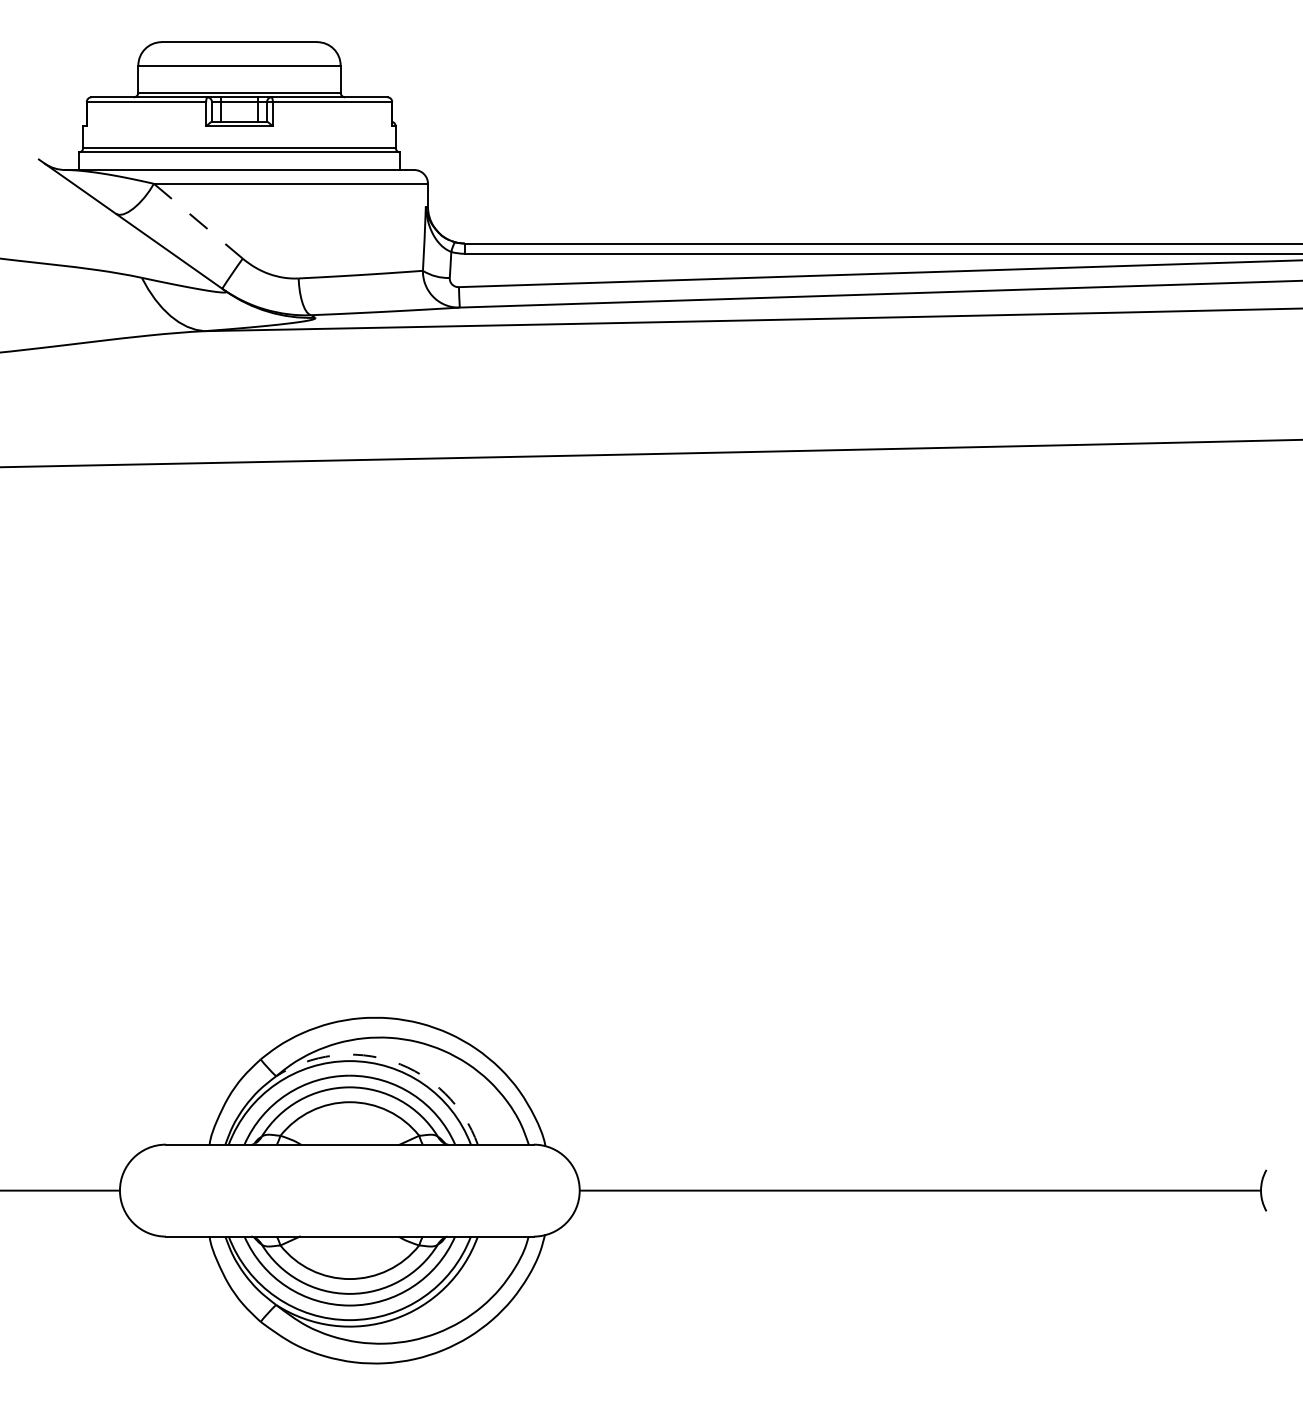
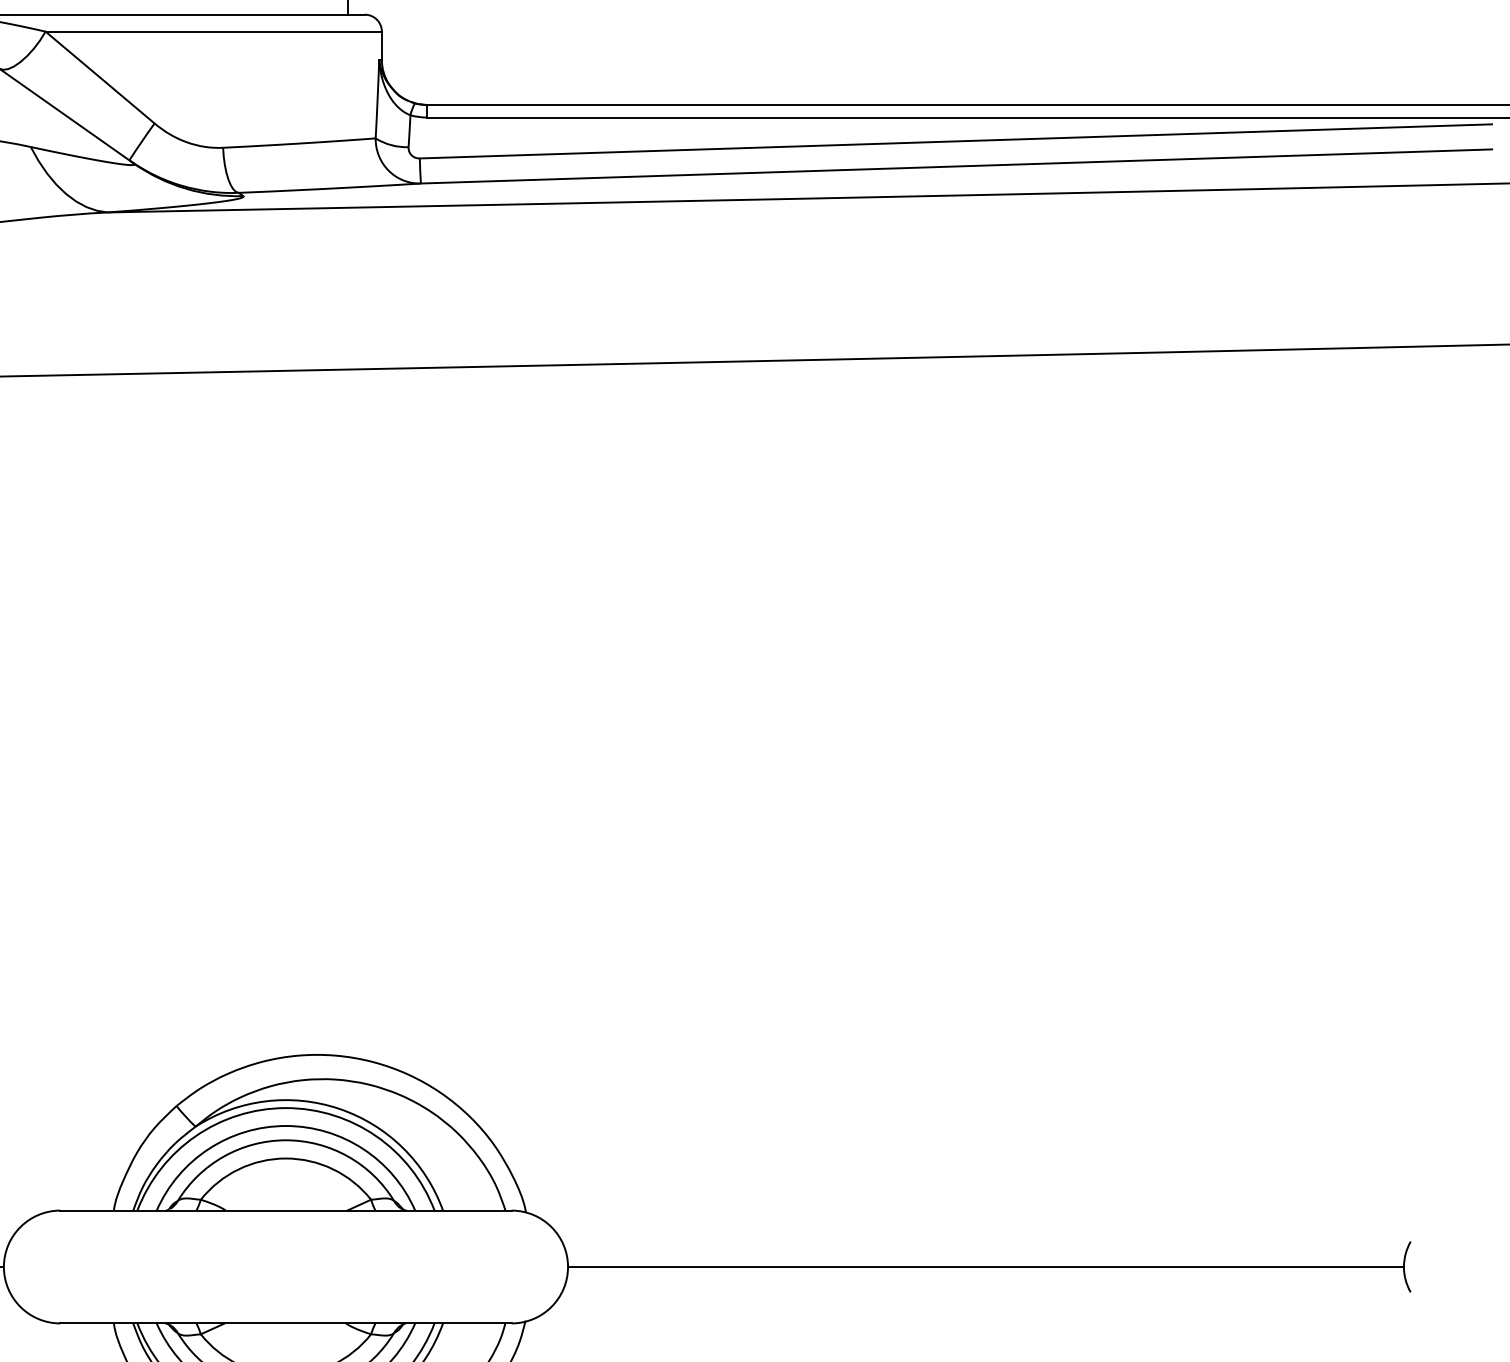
line: (198, 221) -> (100, 77), dashed -> solid
arc: (393, 1061) -> (339, 1108), dashed -> solid

